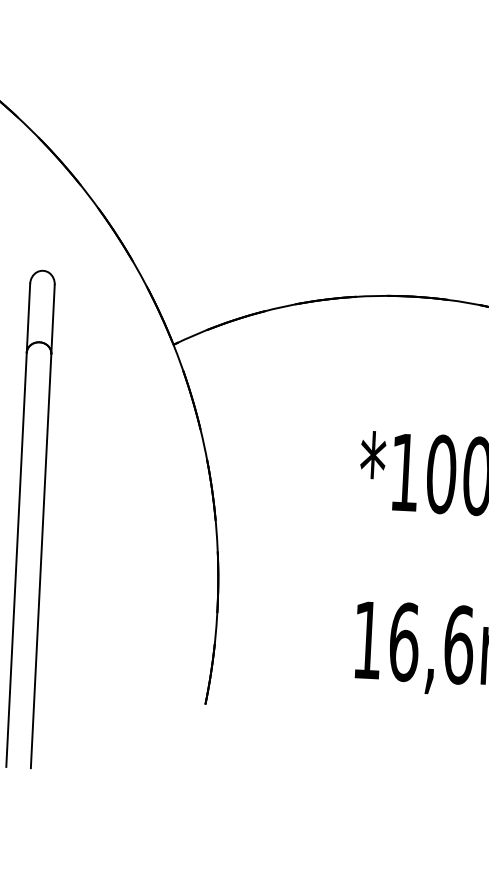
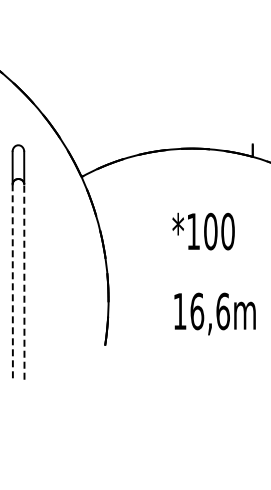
line: (15, 560) -> (12, 282), solid -> dashed
line: (41, 562) -> (24, 282), solid -> dashed

